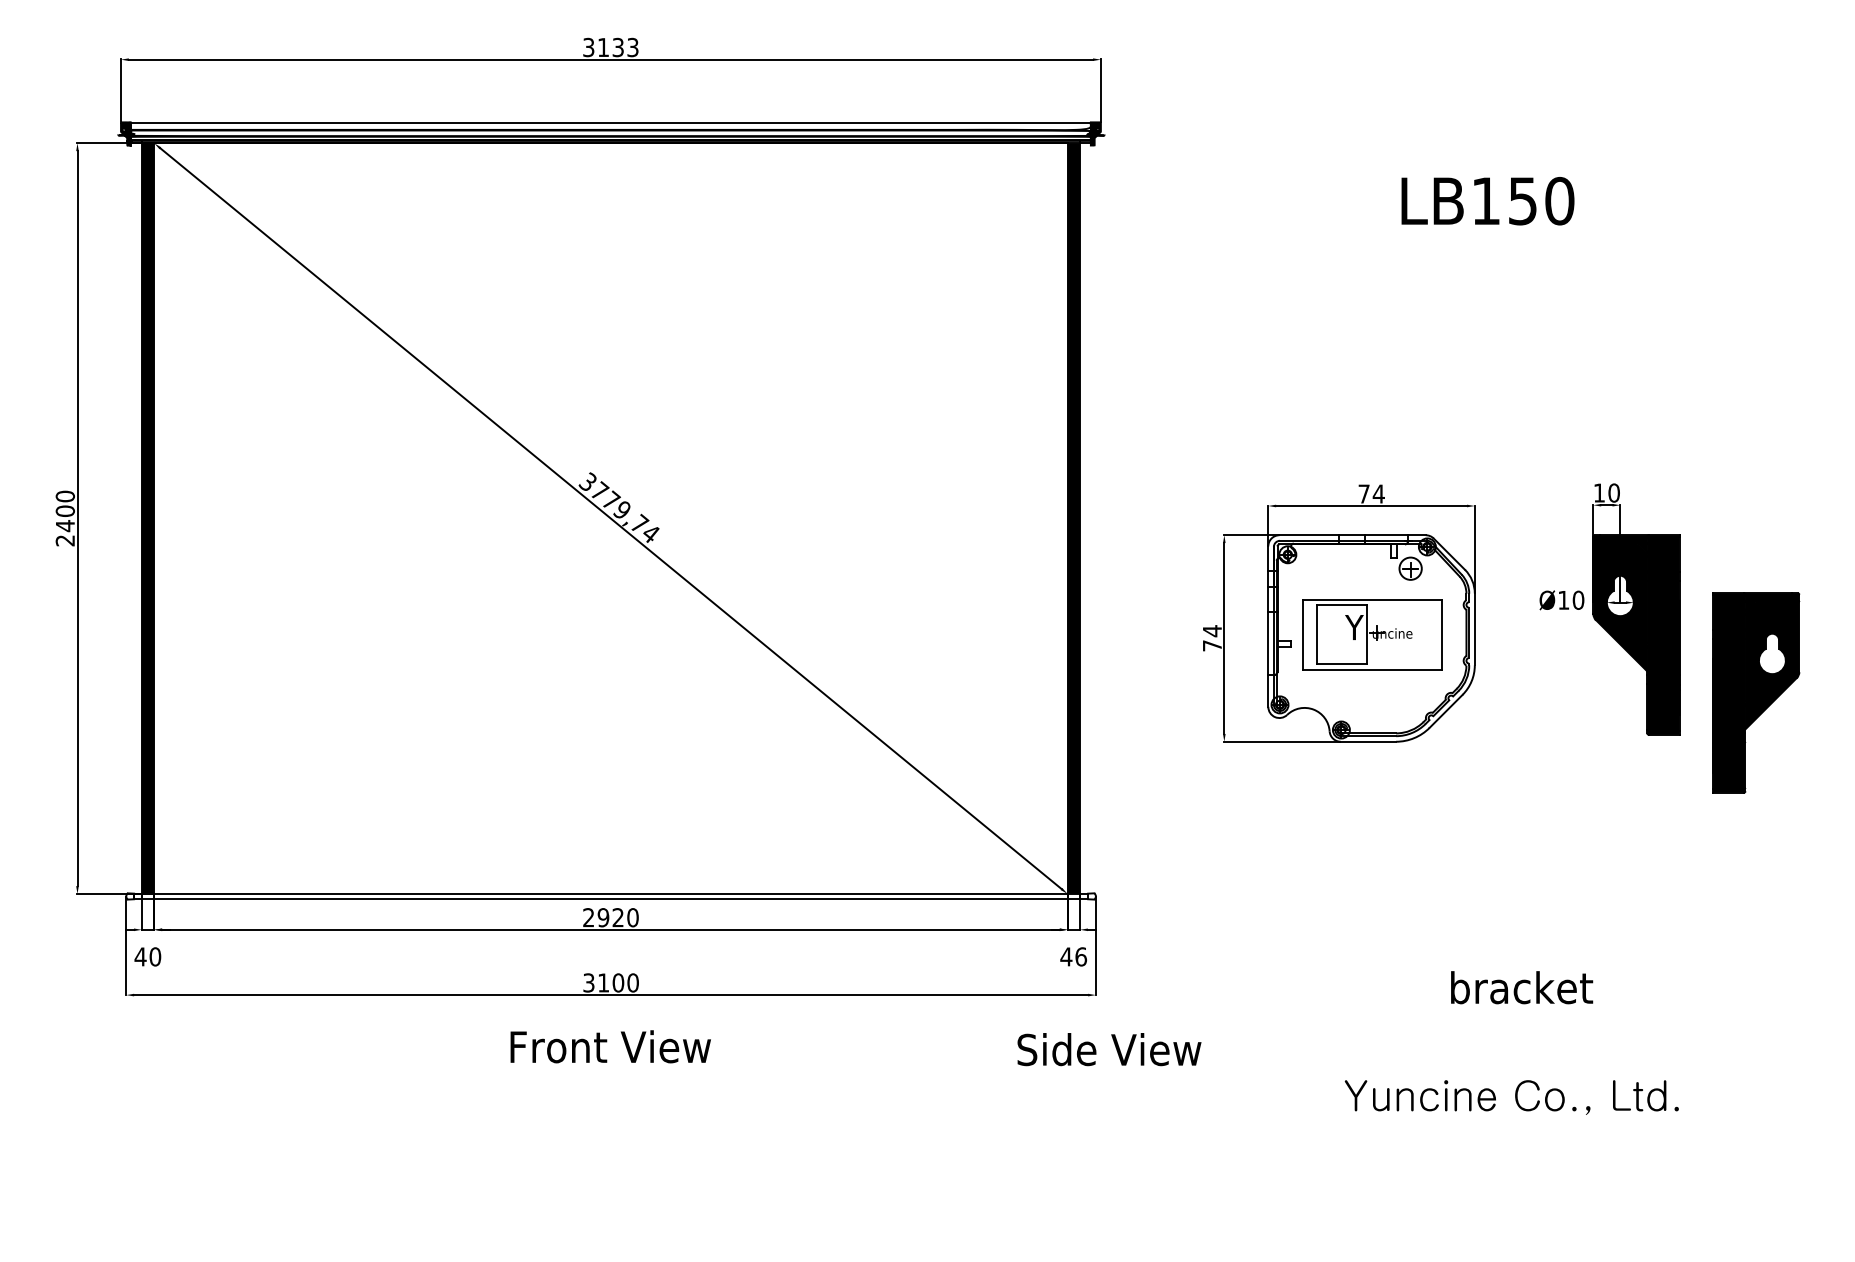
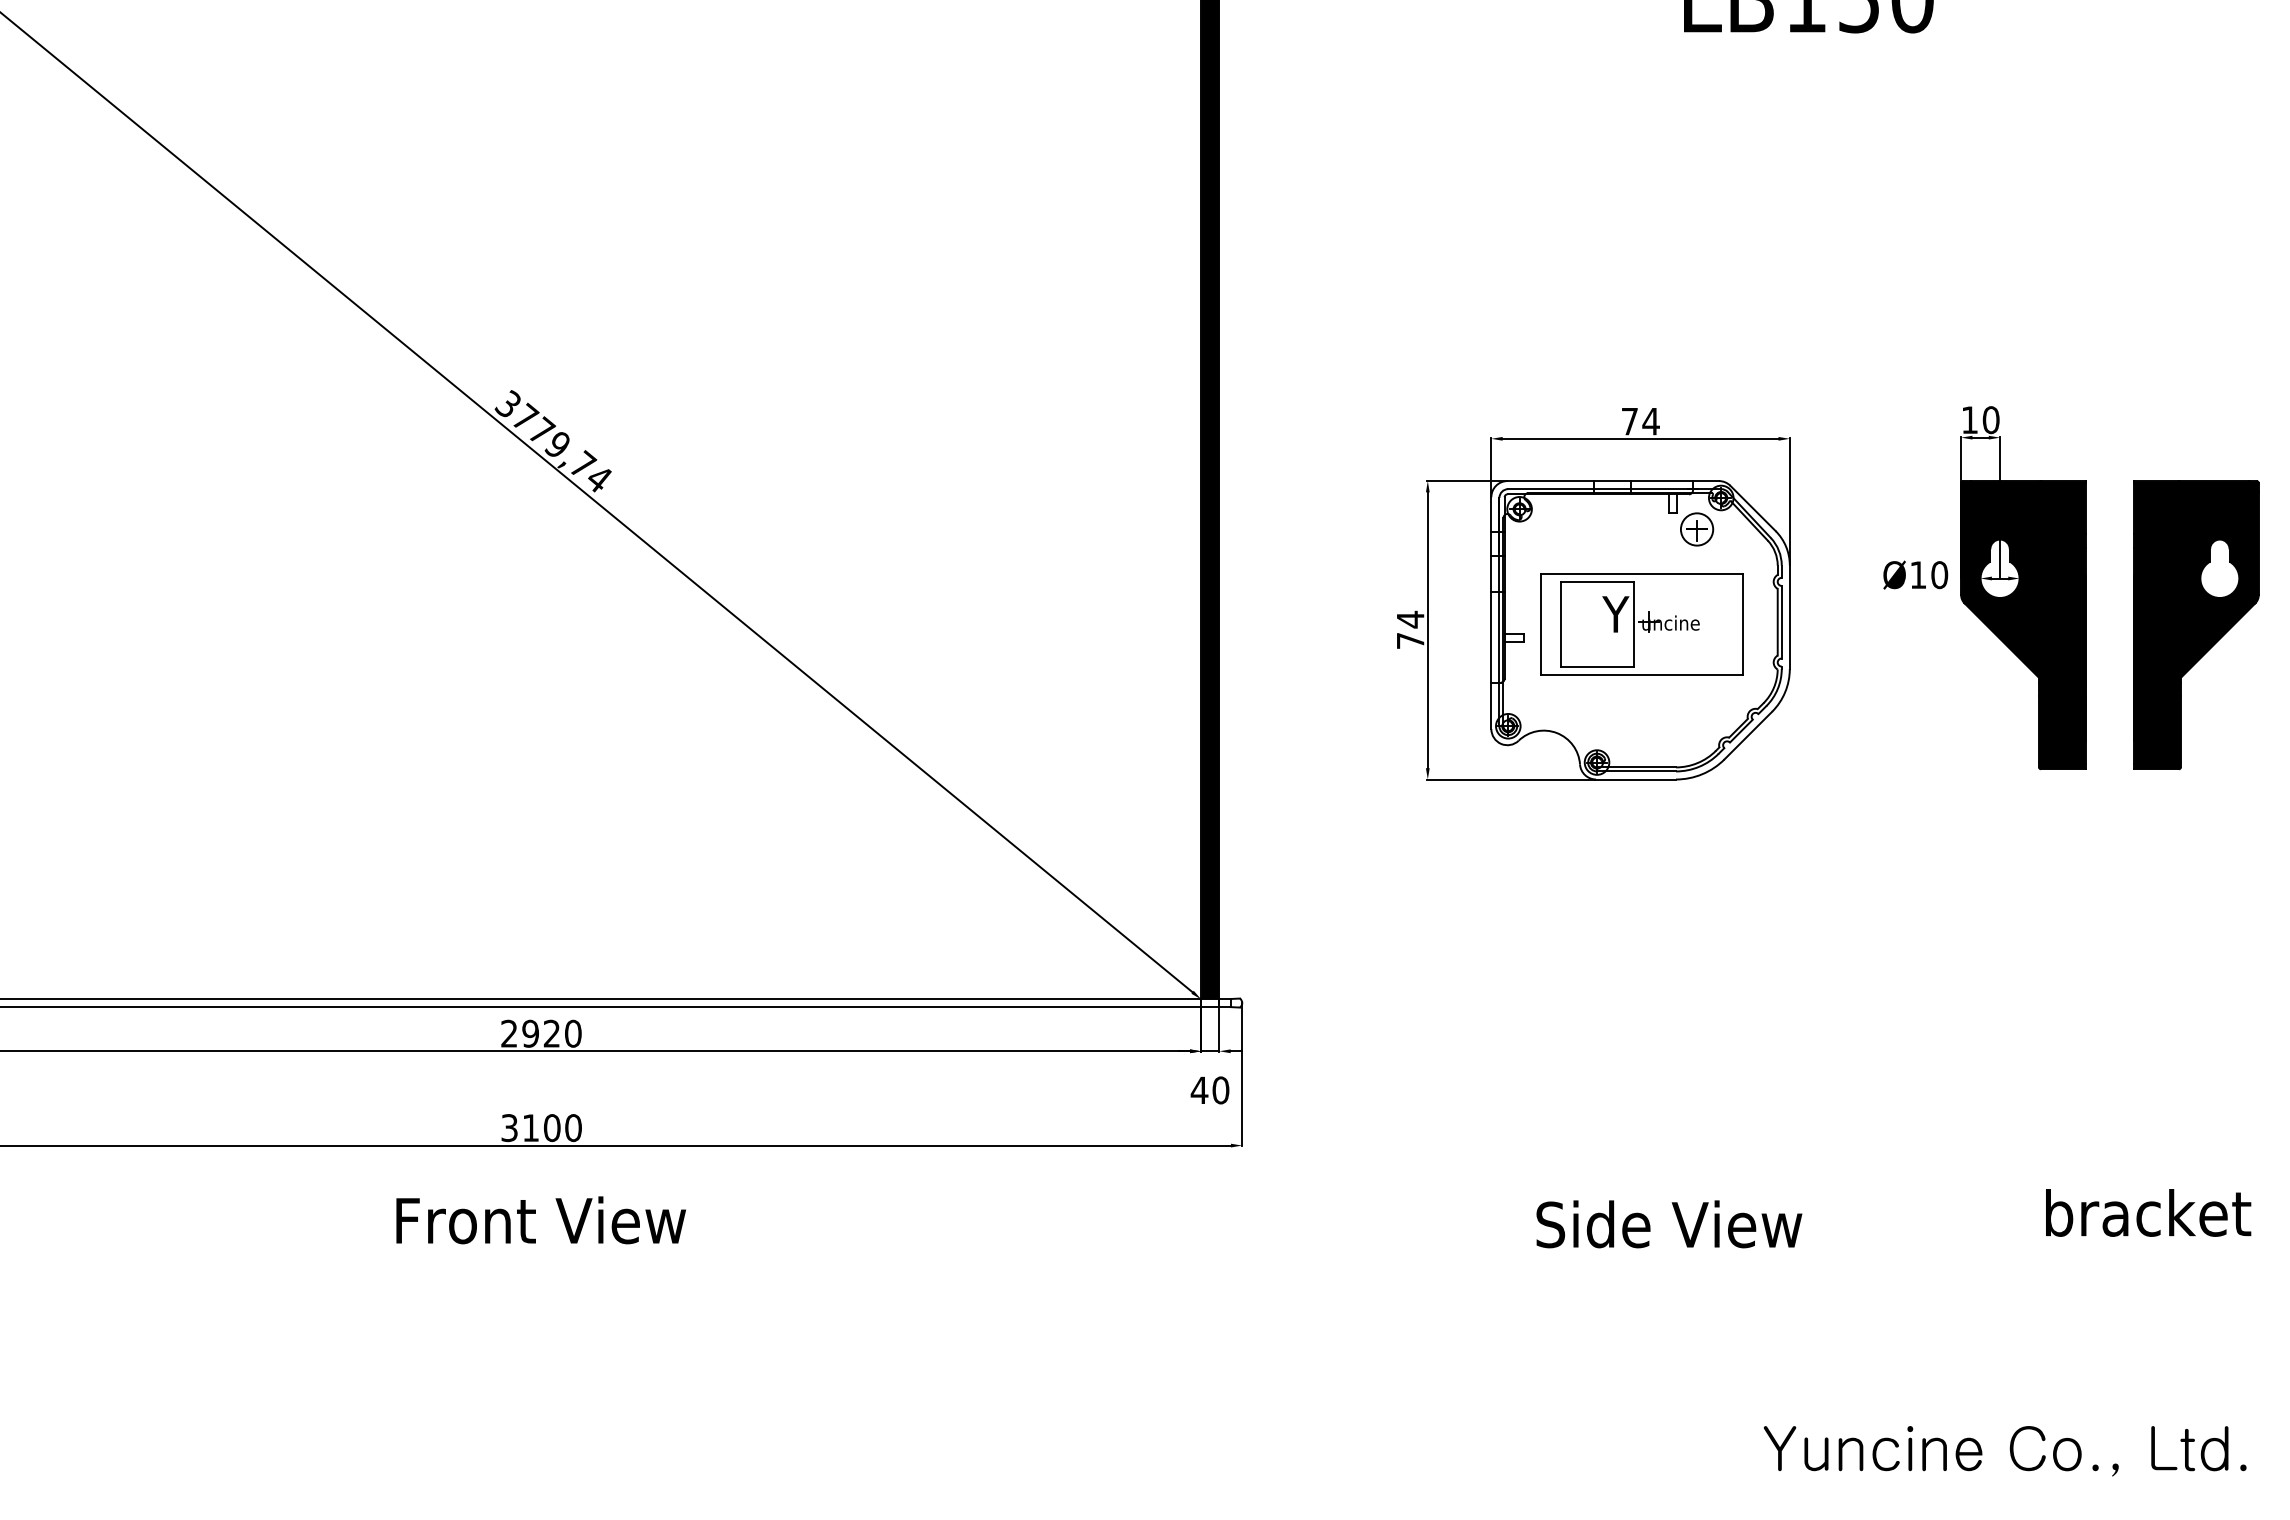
part: (1756, 692) -> (2196, 624), moved
text: (1081, 956) -> (1221, 1089), 46 -> 40
text: (1522, 987) -> (2149, 1212), moved
text: (1109, 1049) -> (1669, 1224), moved
text: (1511, 1097) -> (2004, 1451), moved

